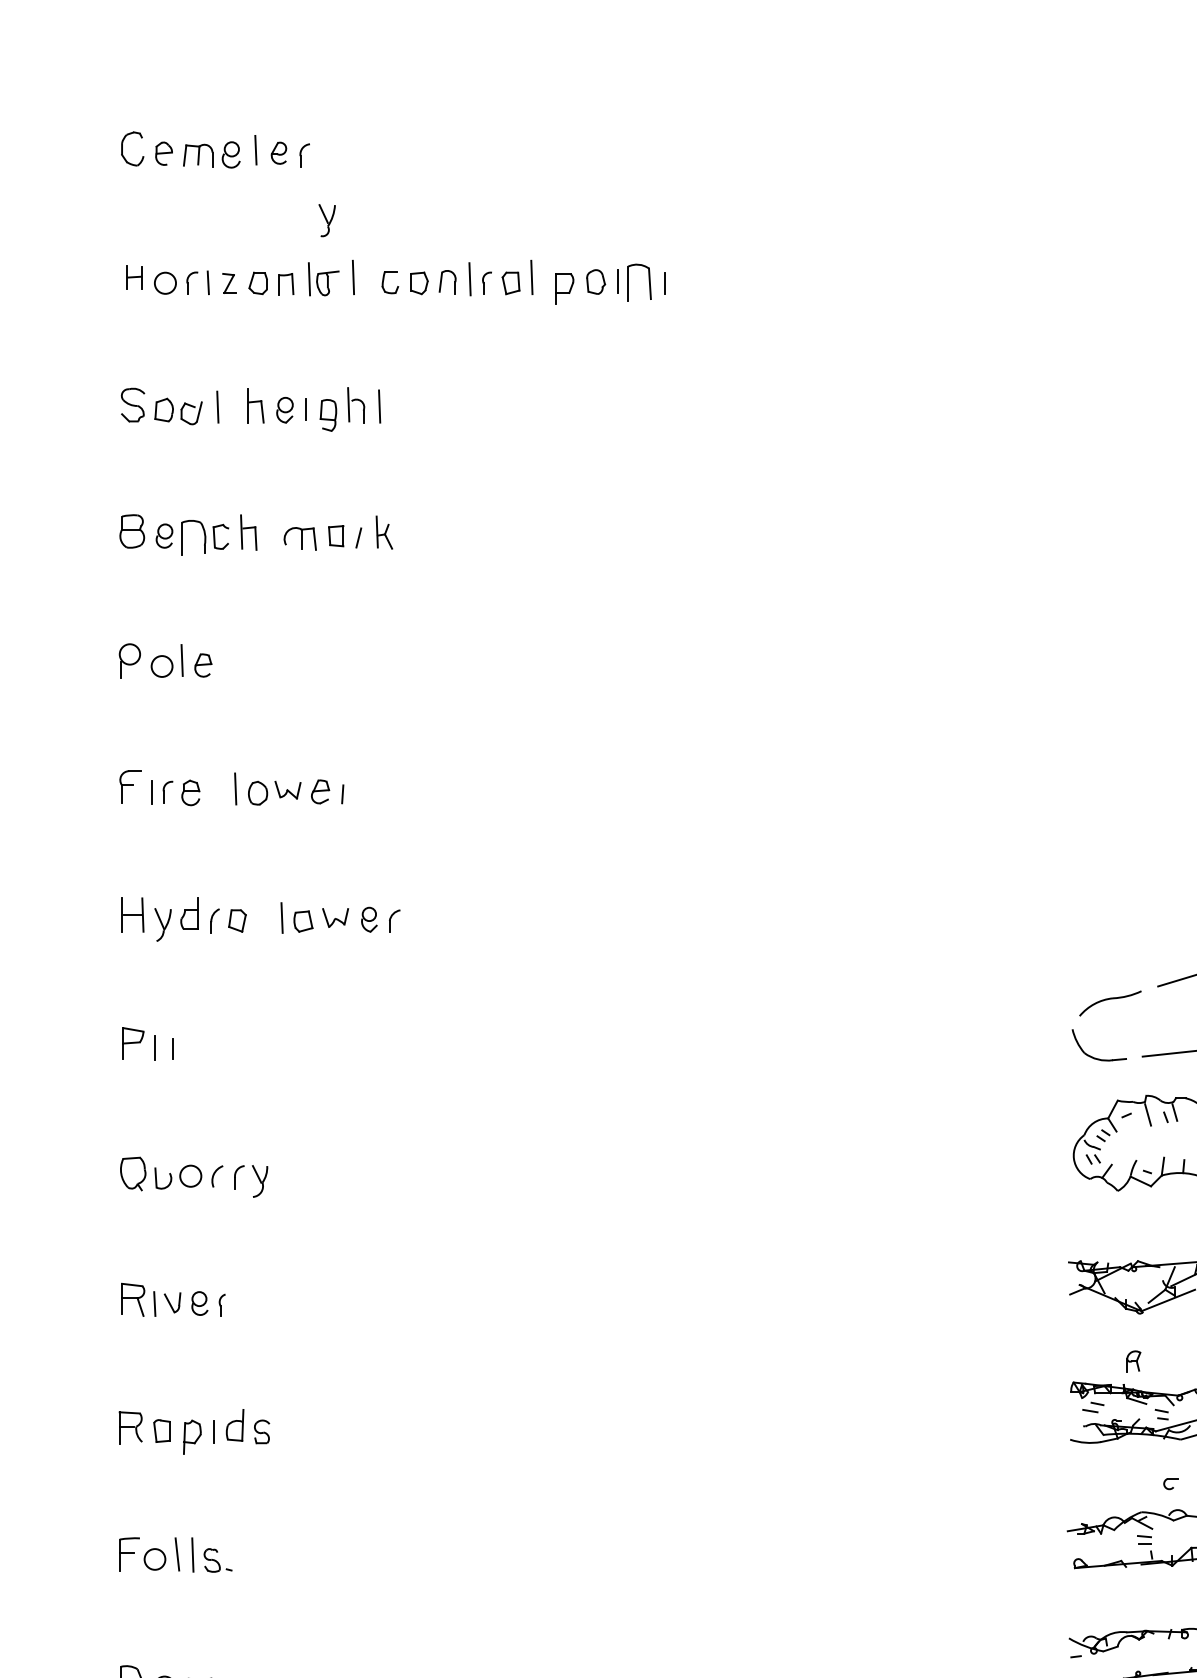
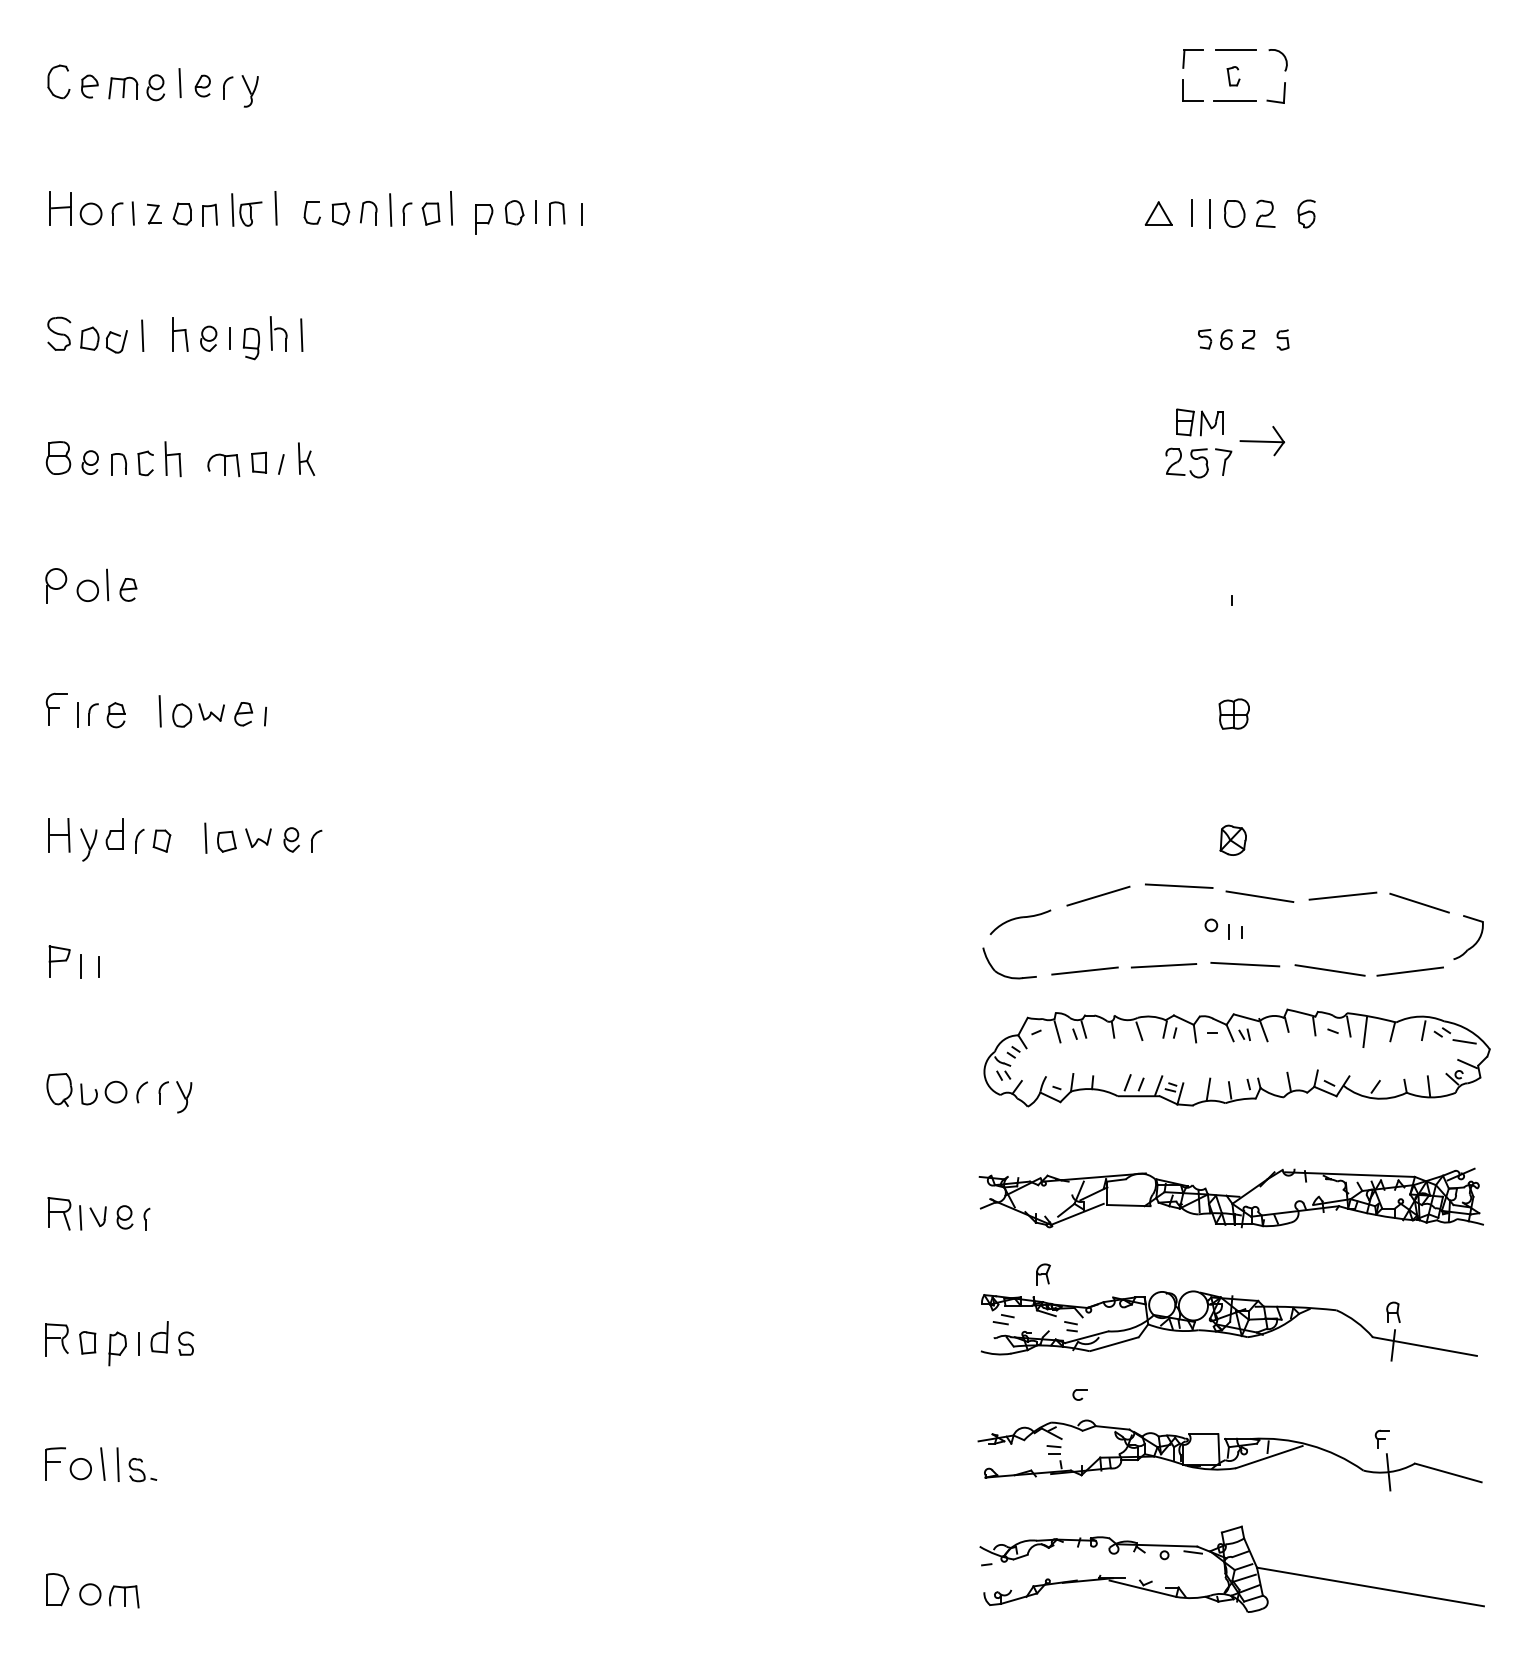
part: (326, 220) -> (249, 91), moved
part: (134, 277) -> (60, 208), size x1.43
part: (639, 282) -> (557, 213), size x0.62
part: (193, 538) -> (118, 464), size x0.62

